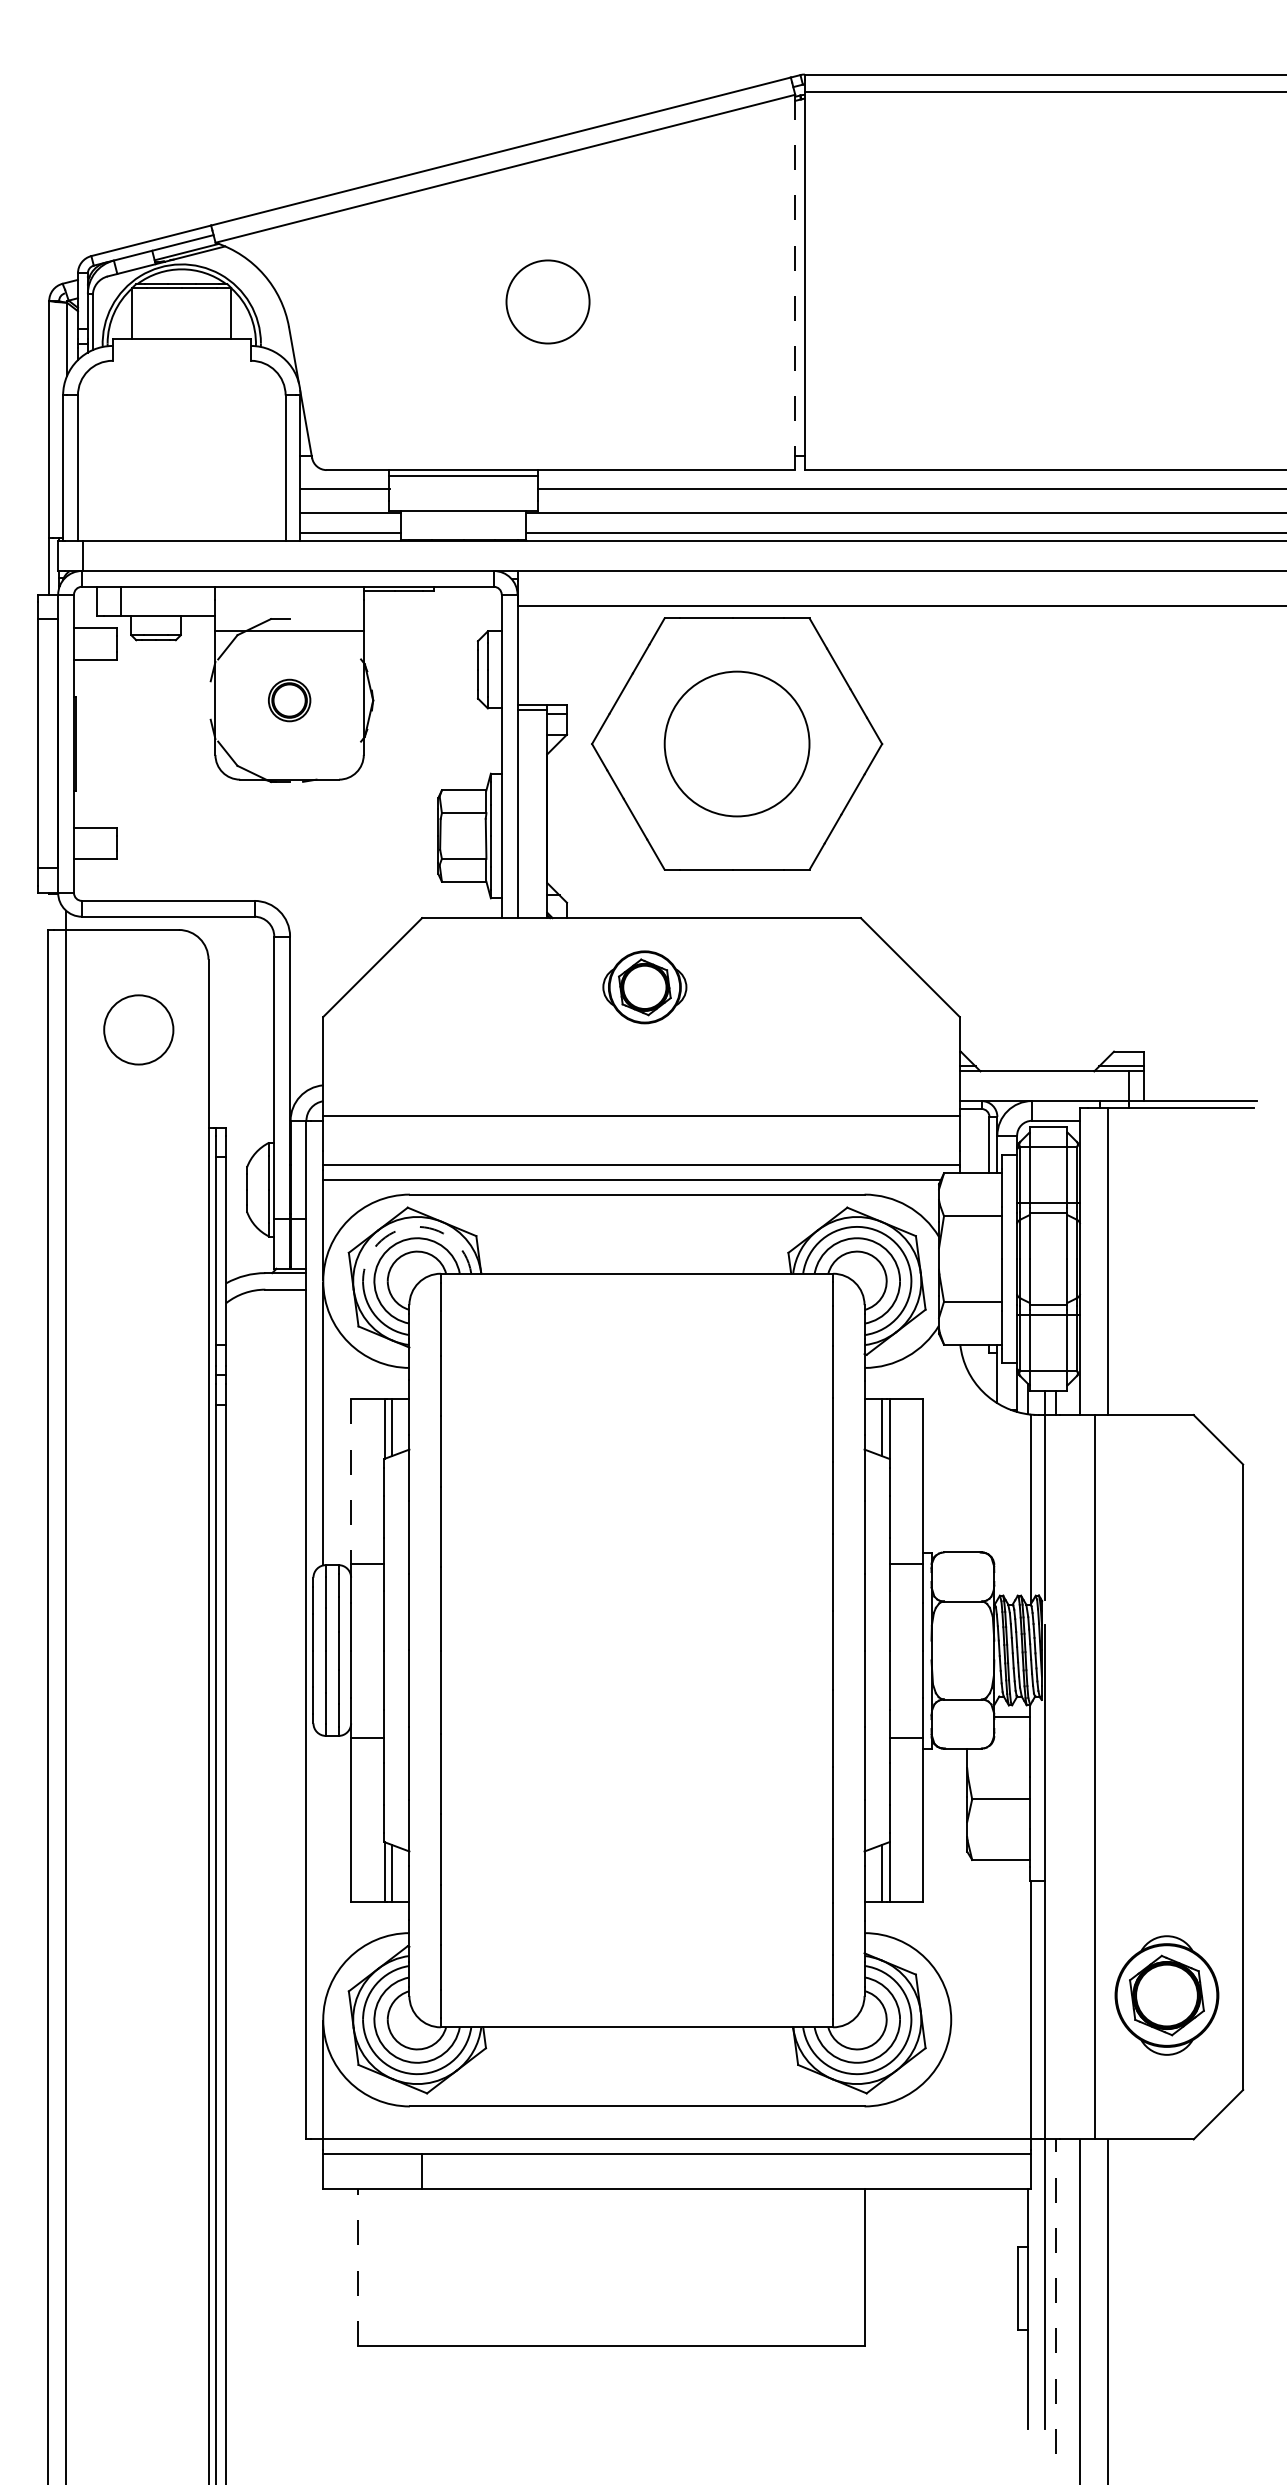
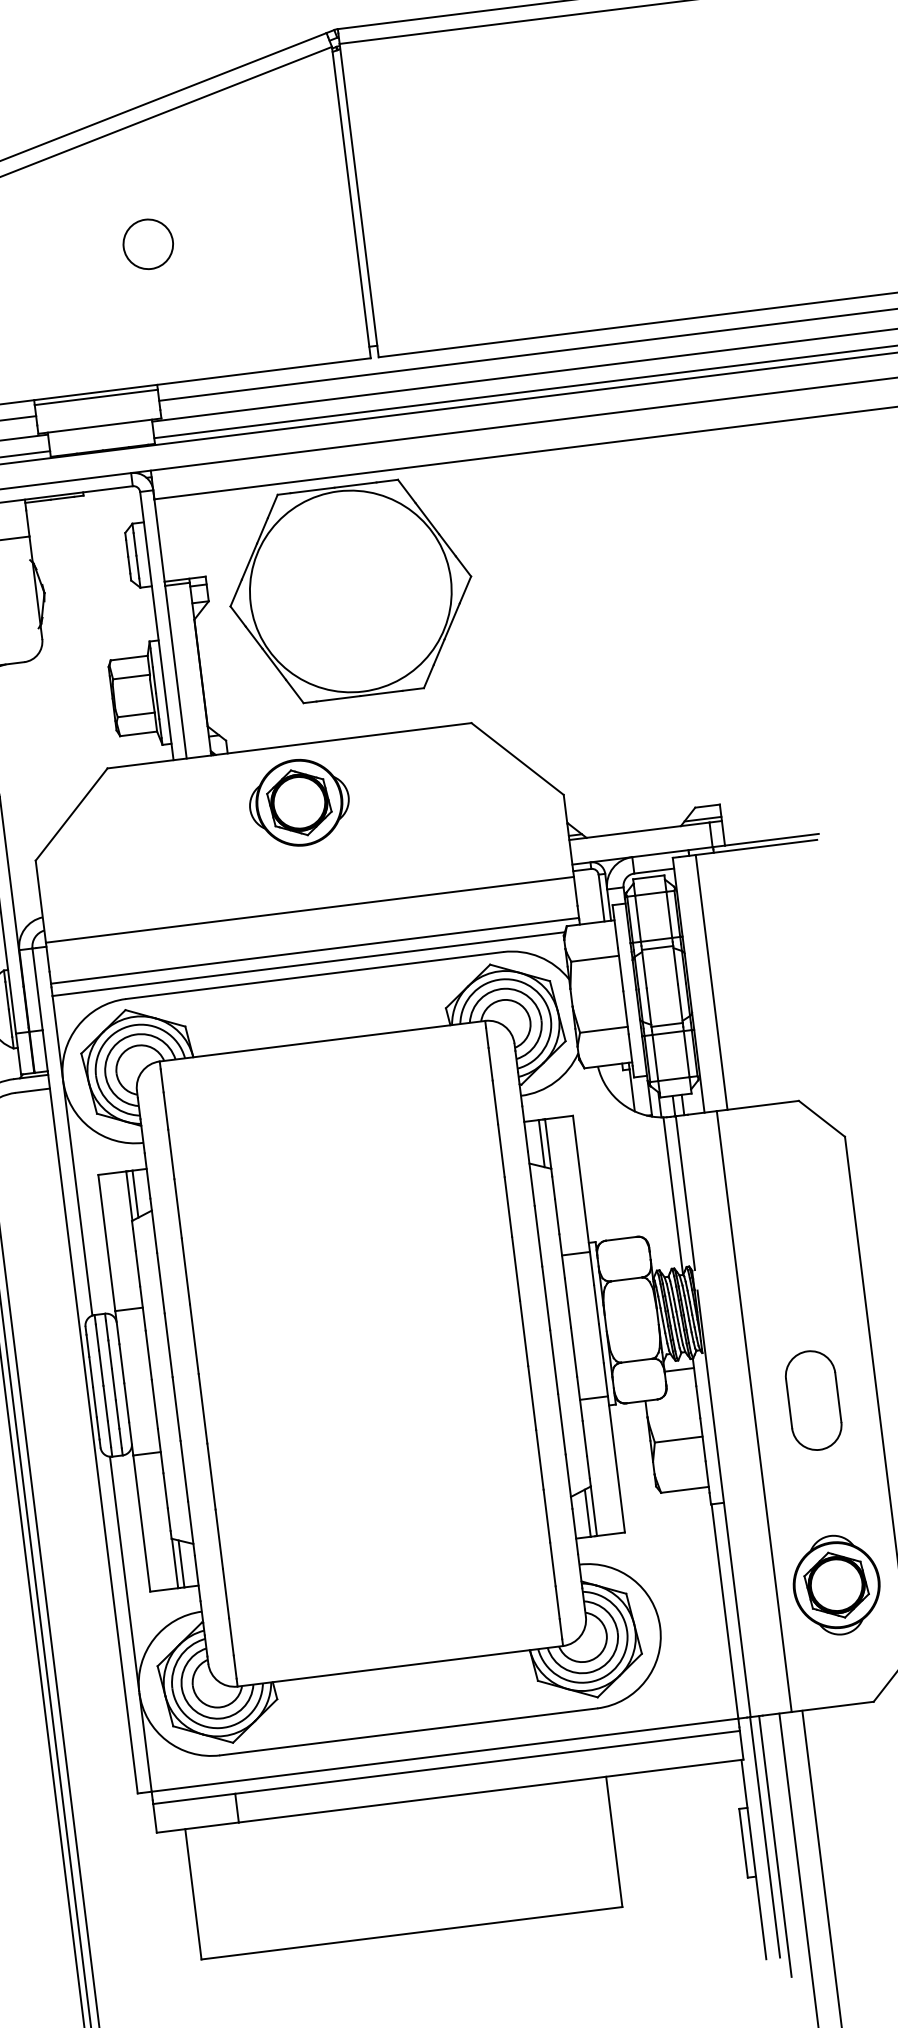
line: (795, 282) -> (351, 202), dashed -> solid
circle: (547, 301) -> (147, 243), size x0.71
circle: (736, 743) -> (350, 591), size x1.67
part: (644, 987) -> (299, 803), size x1.43
arc: (413, 1227) -> (132, 1025), dashed -> solid
line: (351, 1481) -> (107, 1243), dashed -> solid
part: (1166, 1772) -> (813, 1400), added
line: (323, 1876) -> (124, 1573), added
line: (357, 2267) -> (193, 1894), dashed -> solid
line: (1055, 2296) -> (775, 1846), dashed -> solid

